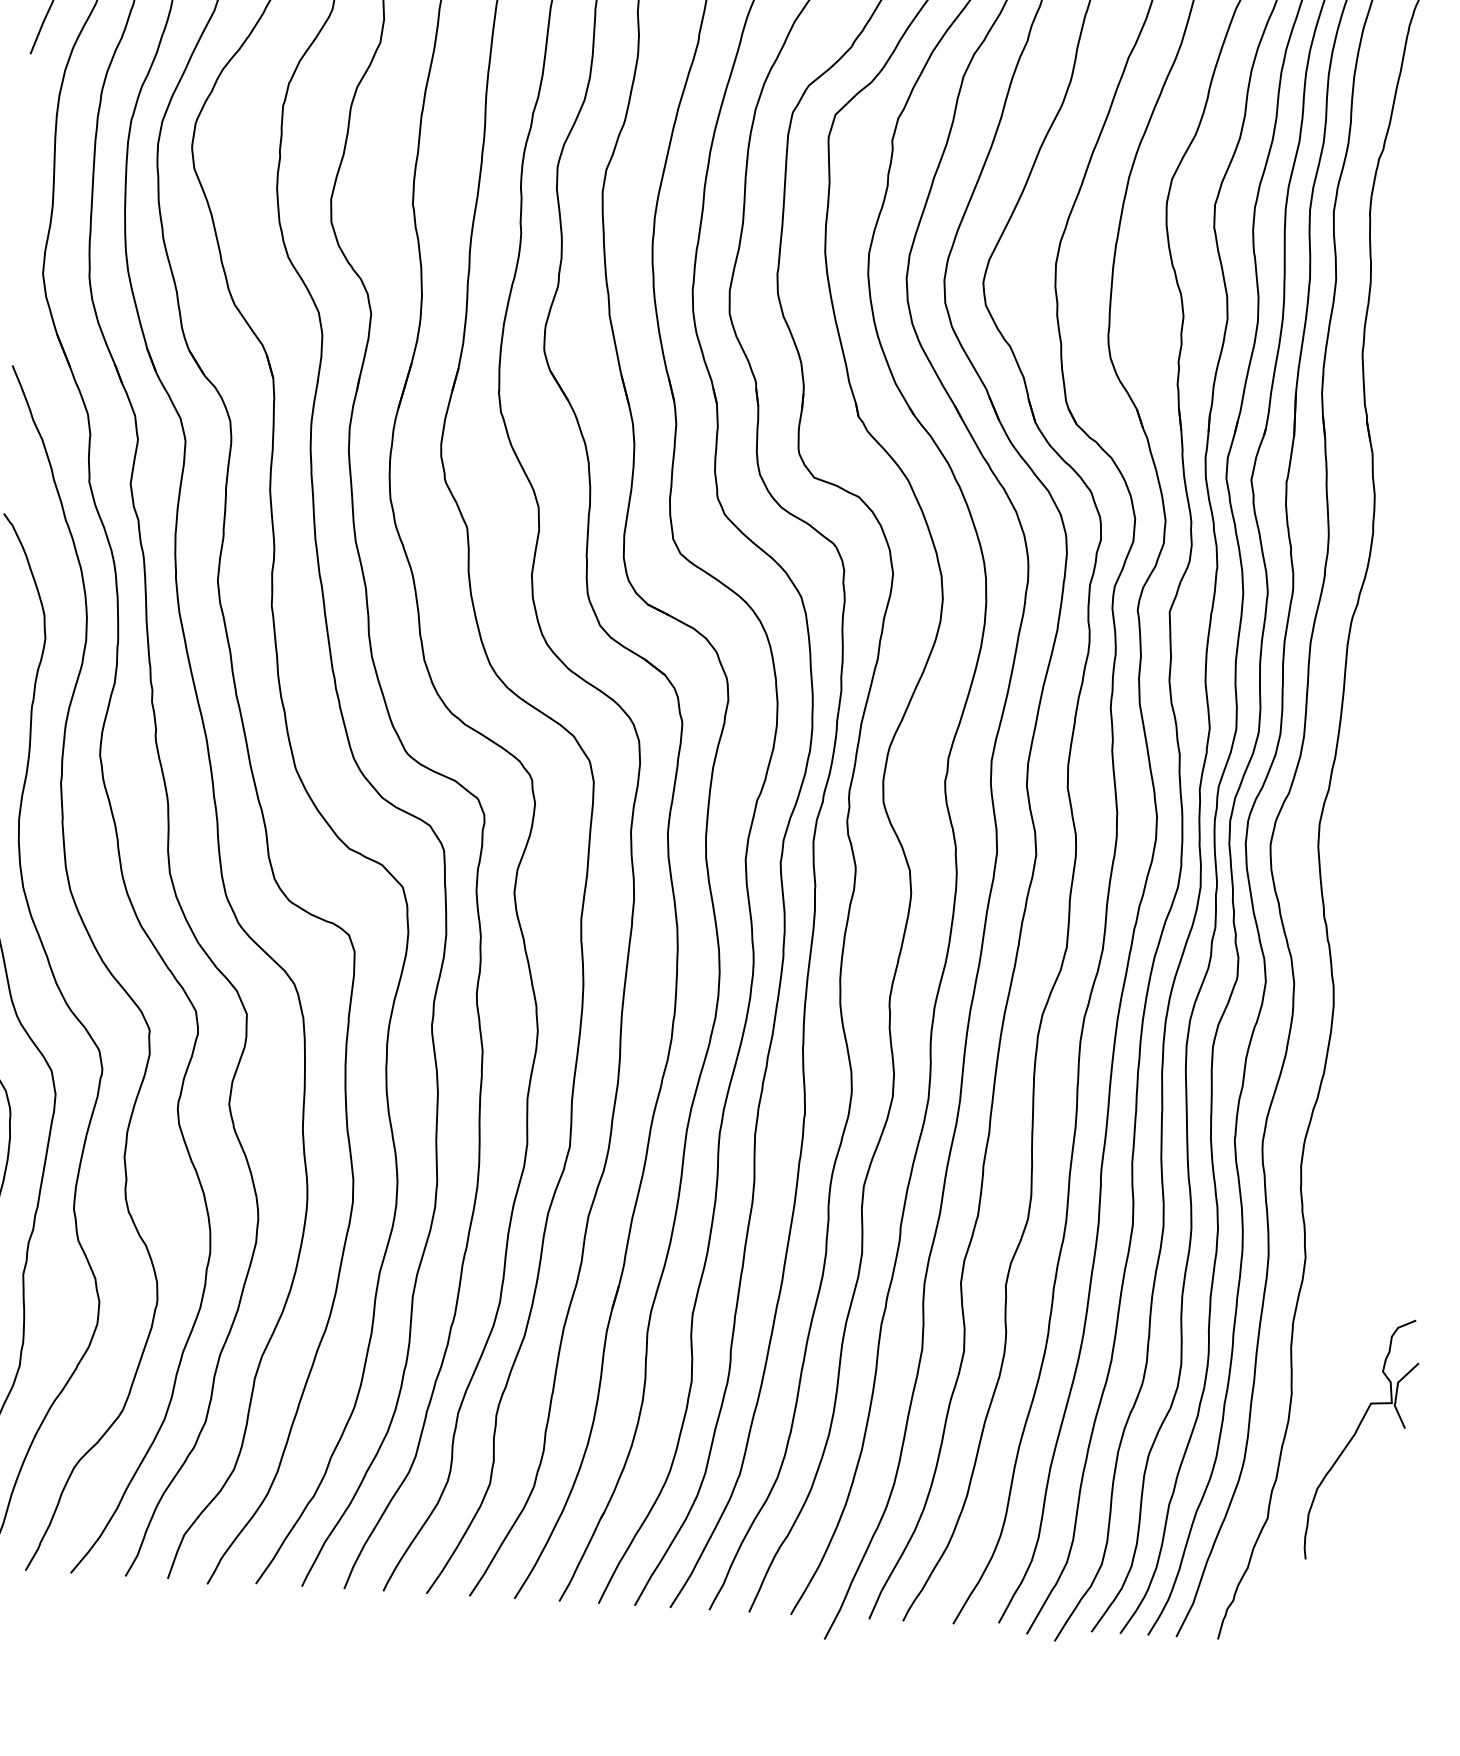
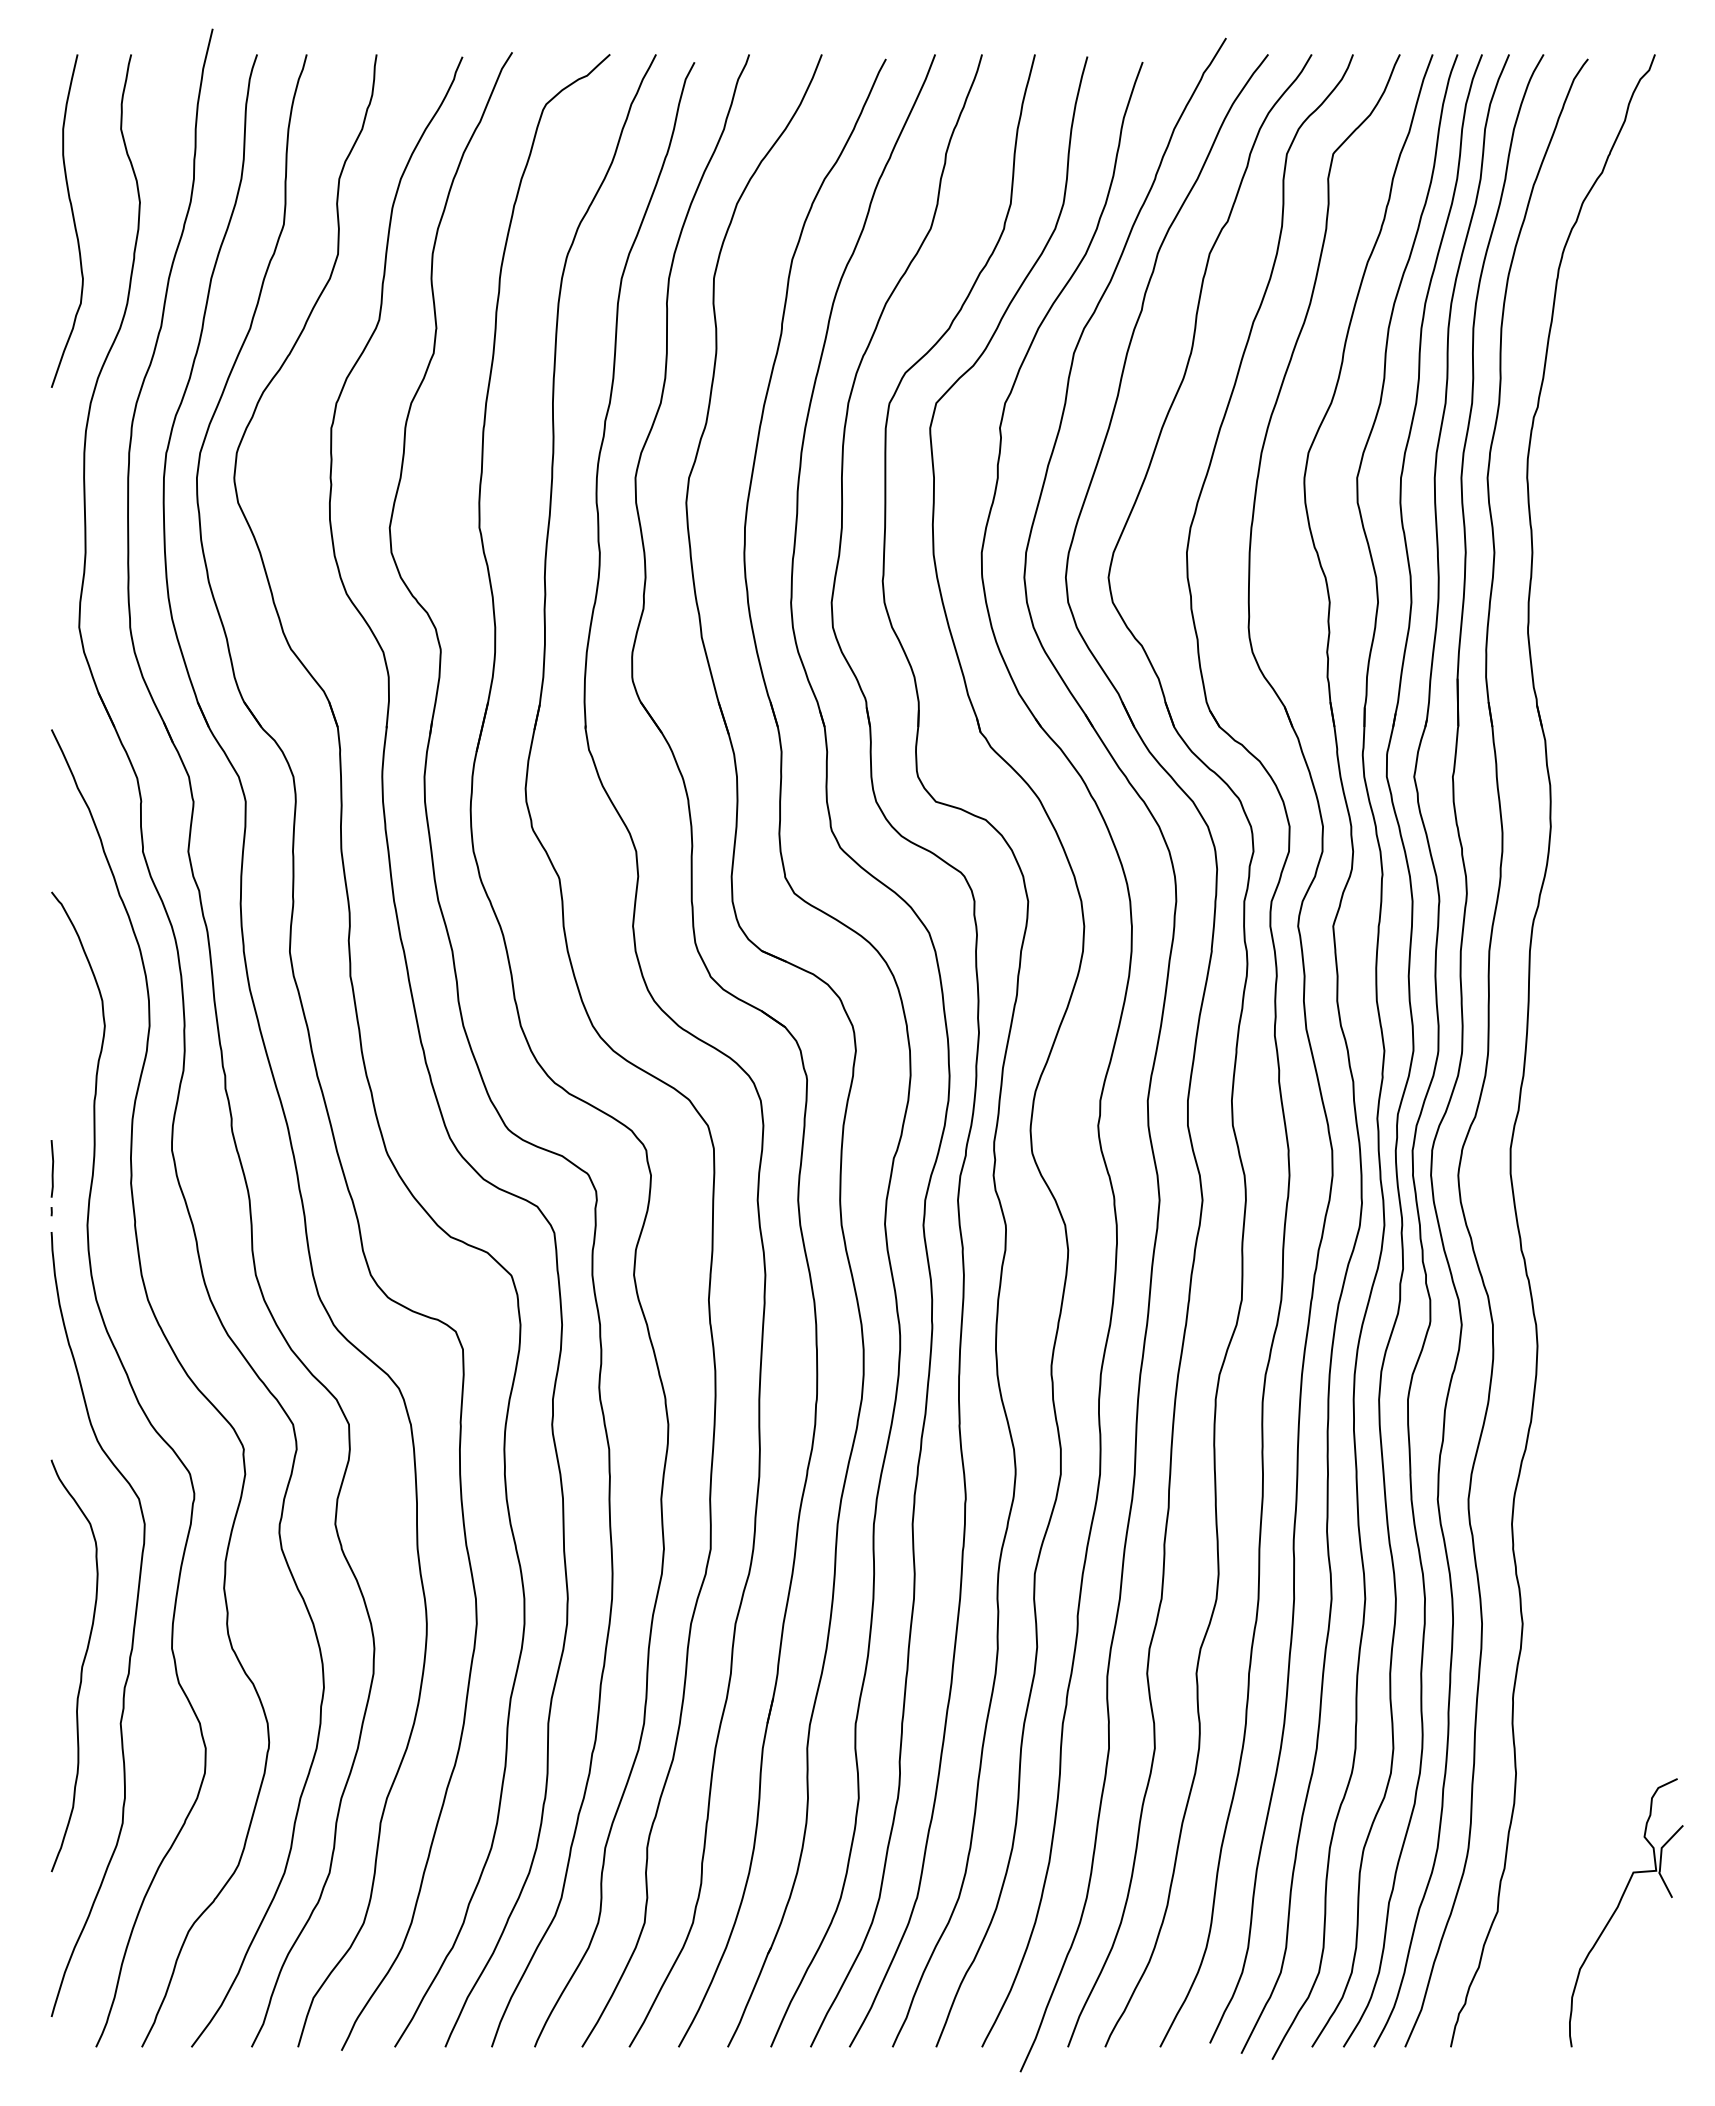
part: (1355, 1434) -> (1618, 1907), moved

